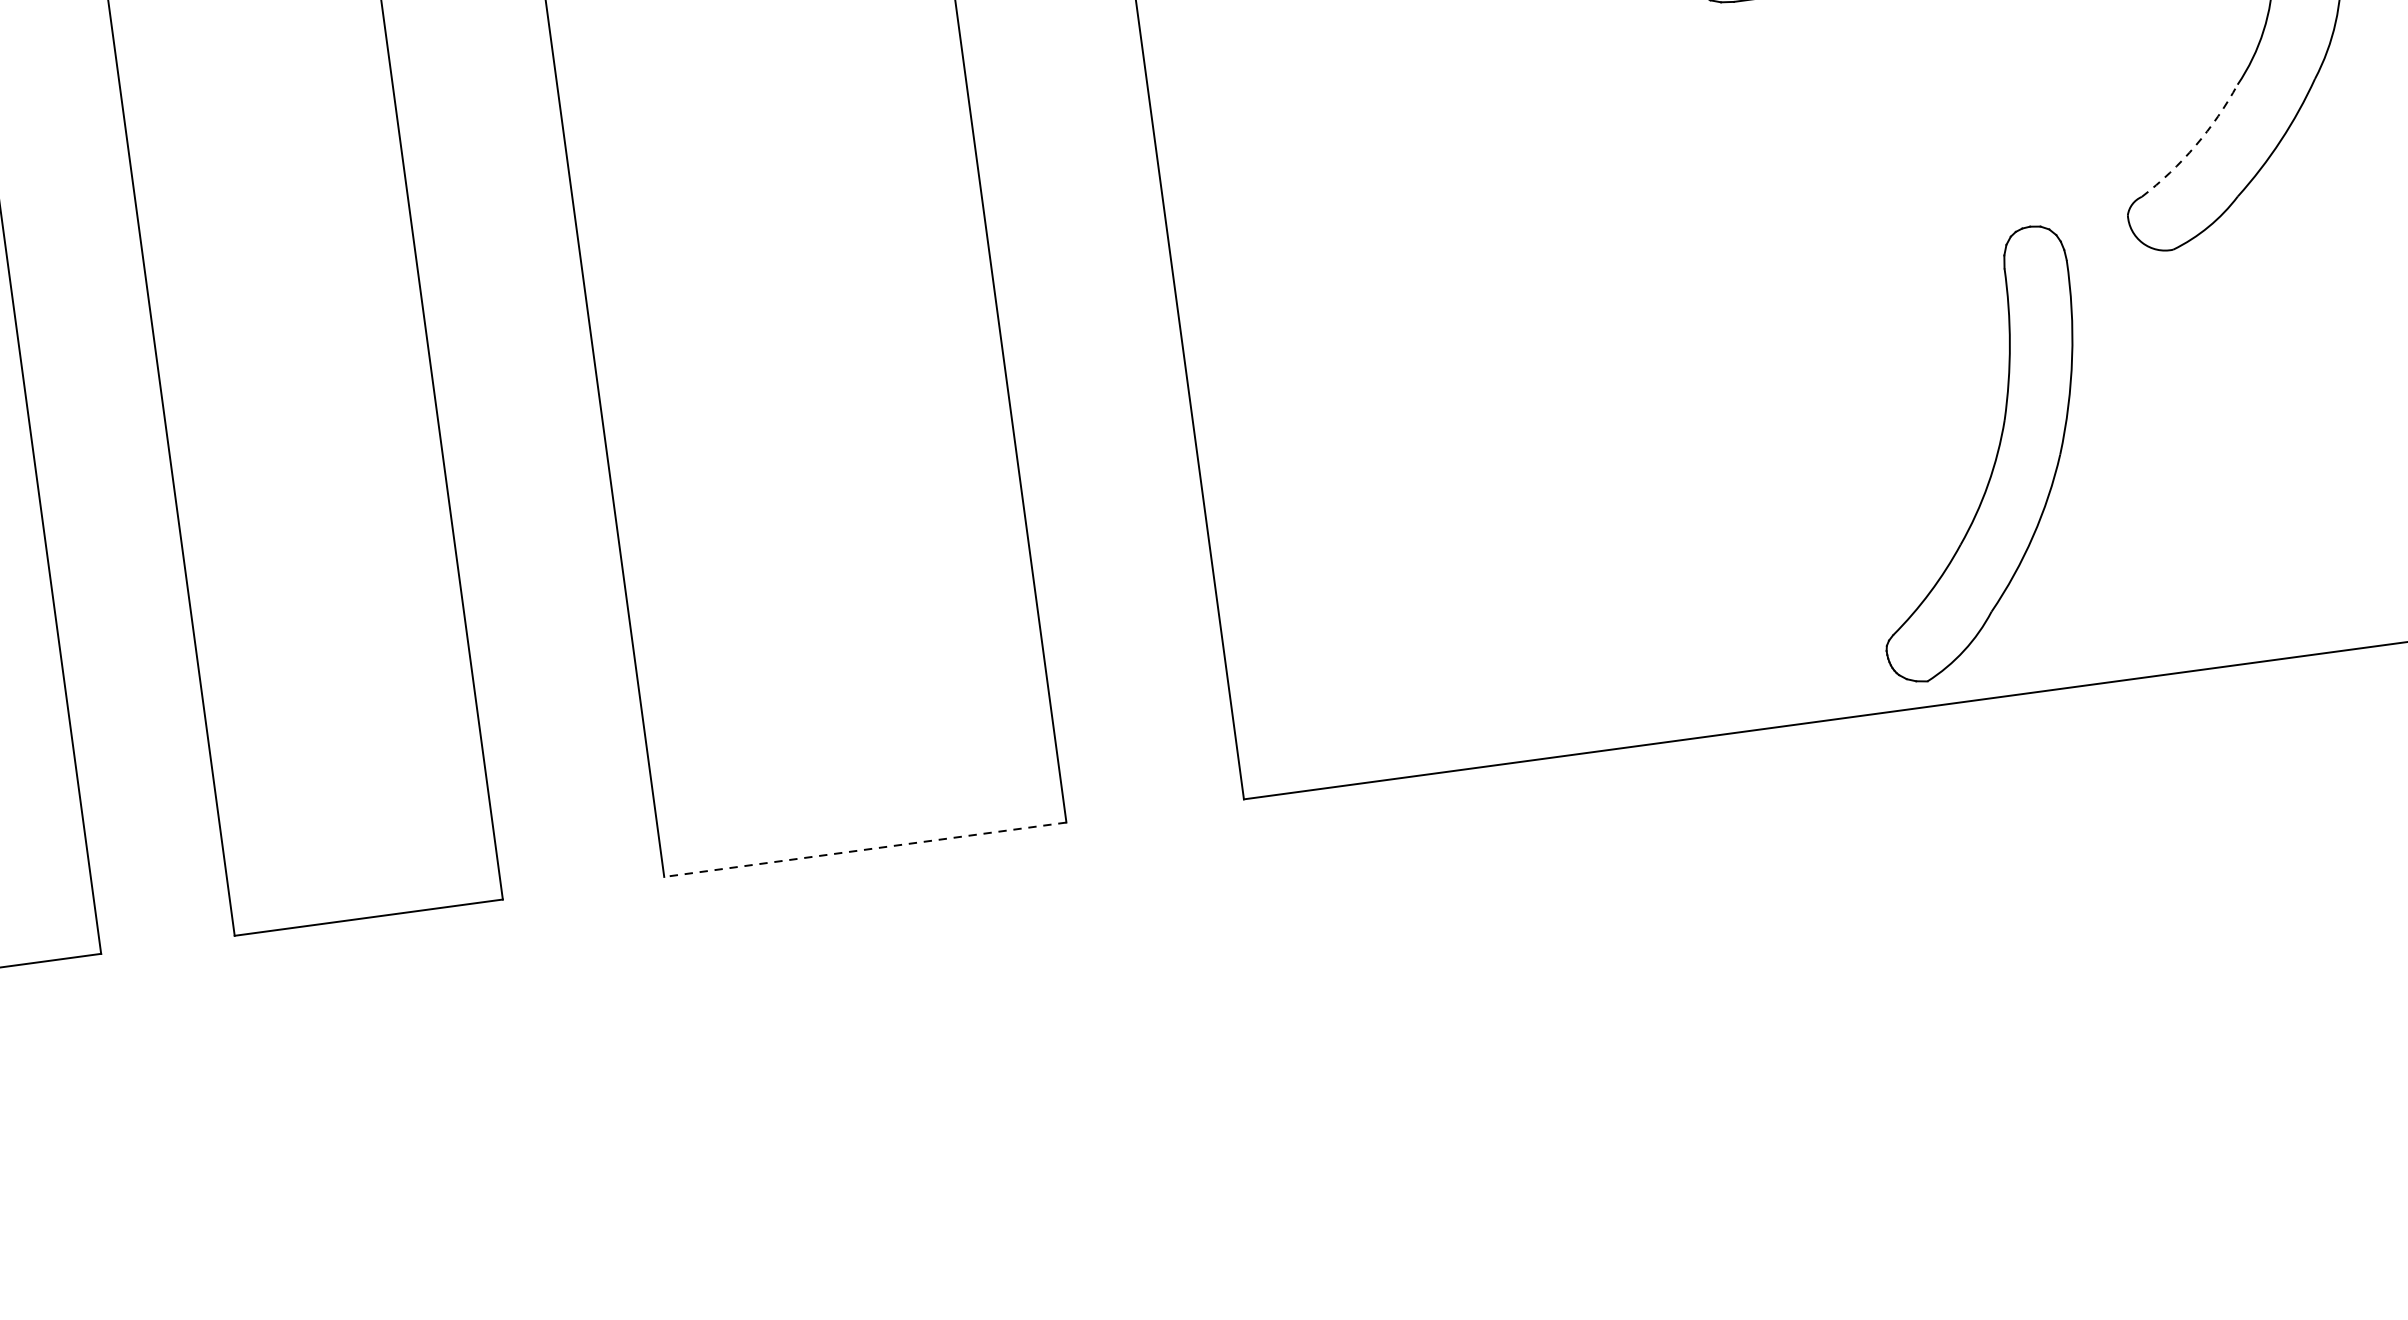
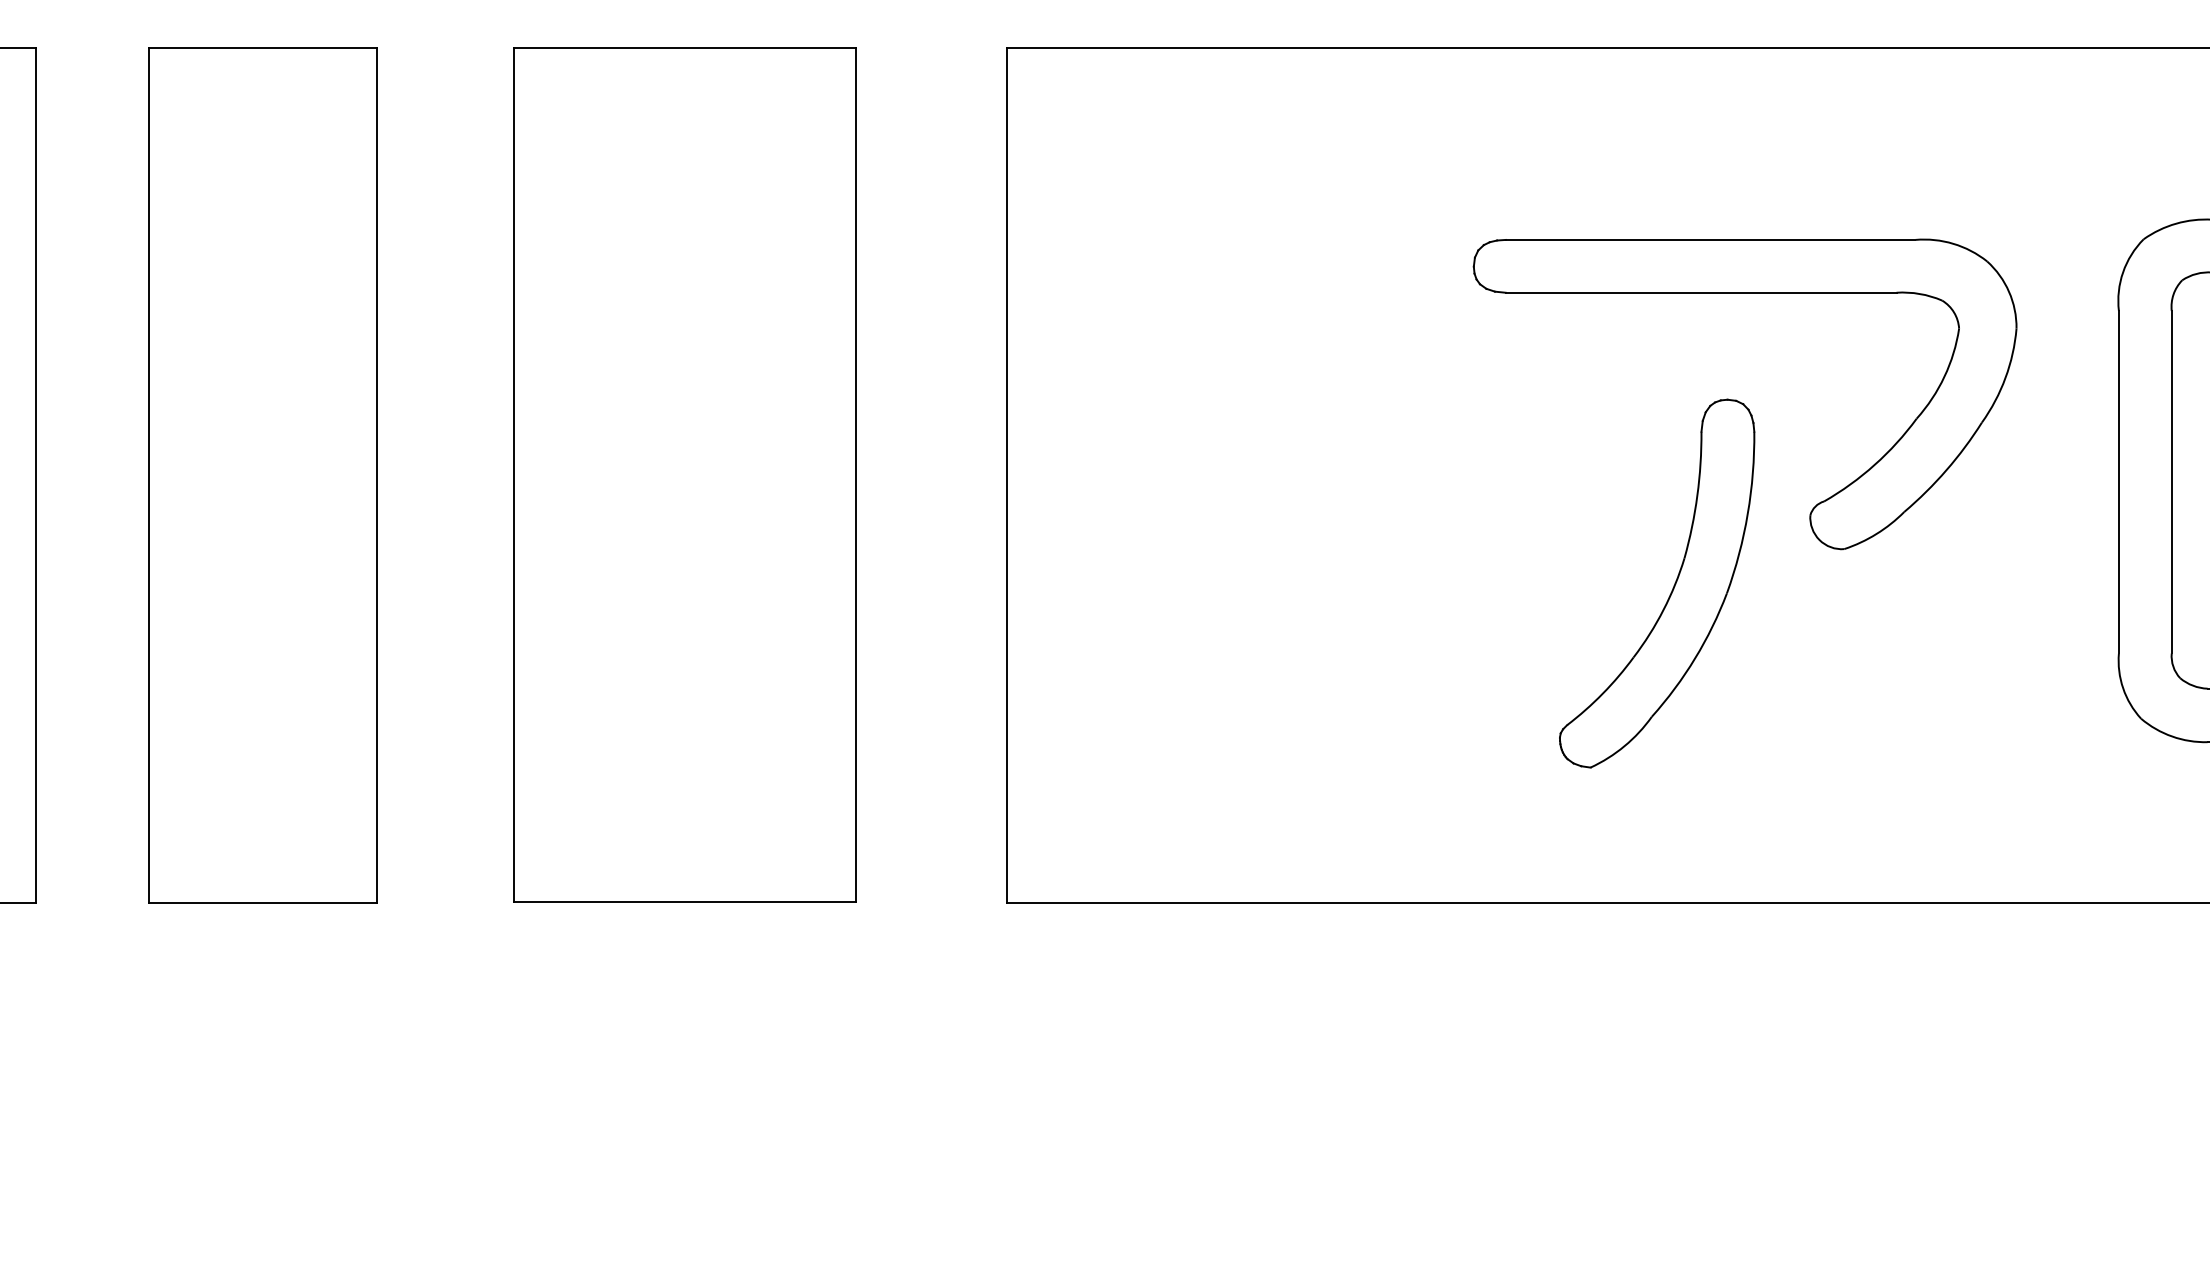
arc: (2195, 145) -> (1874, 464), dashed -> solid
part: (1994, 460) -> (1671, 590), moved
line: (865, 850) -> (685, 902), dashed -> solid

